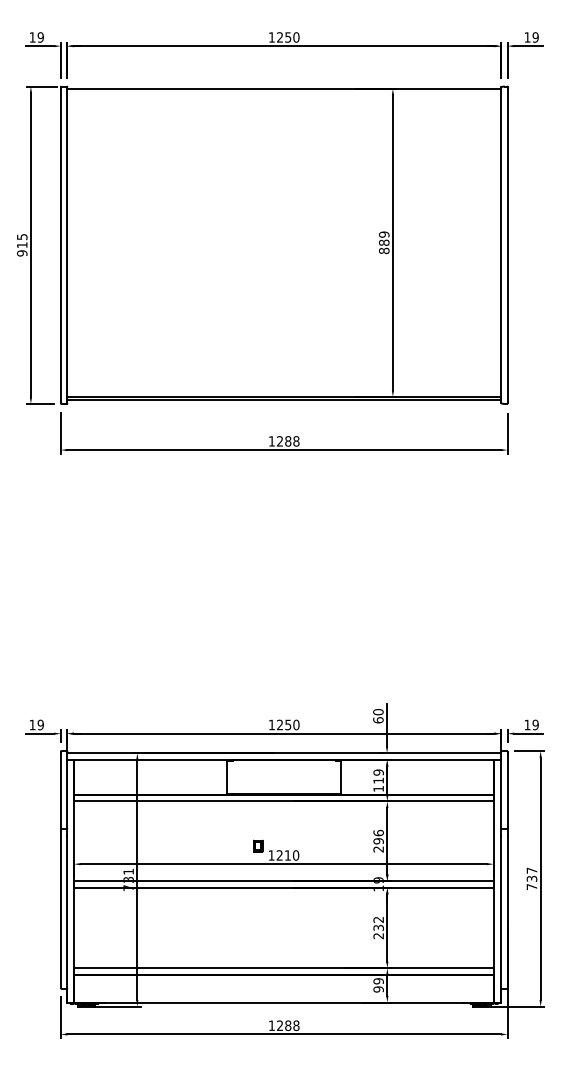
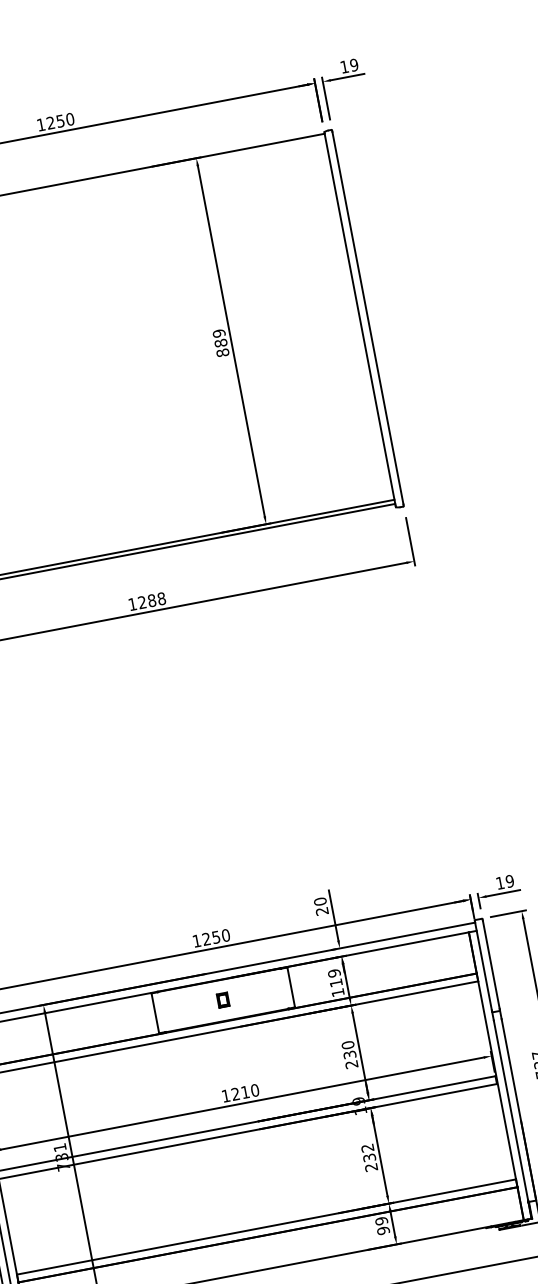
text: (378, 720) -> (322, 911), 60 -> 20
text: (378, 836) -> (348, 1049), 296 -> 230
part: (258, 845) -> (223, 999), moved

